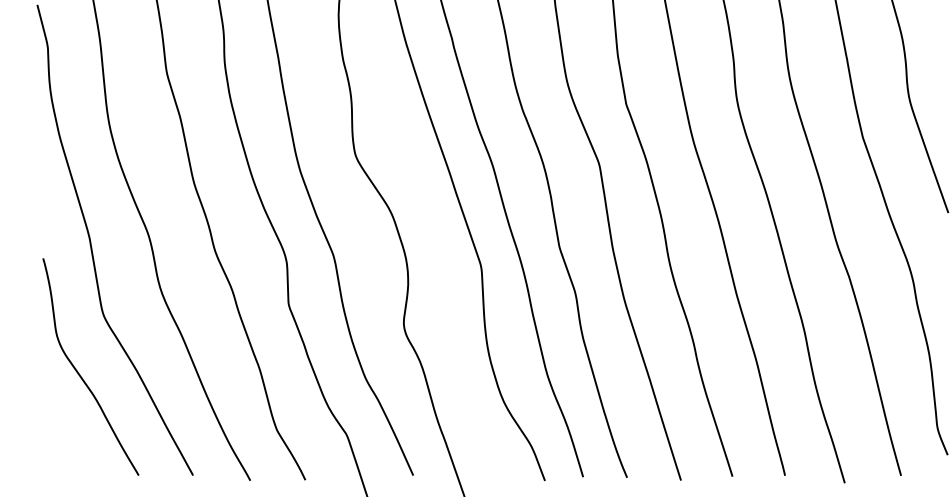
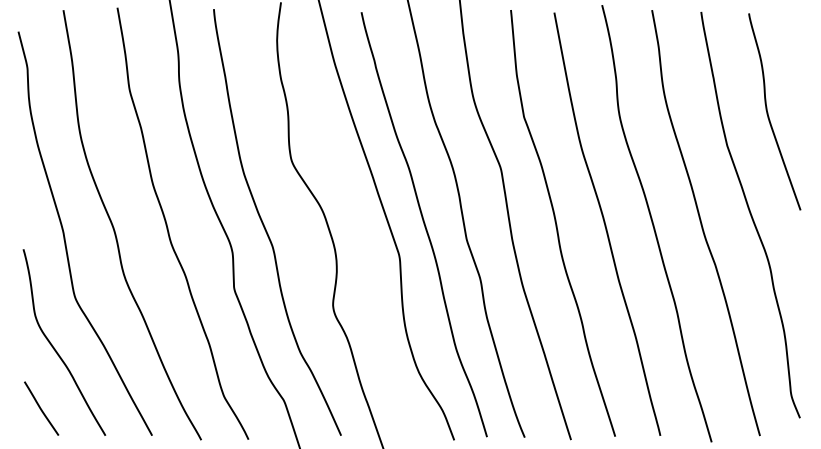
curve: (64, 443) -> (41, 408), added

